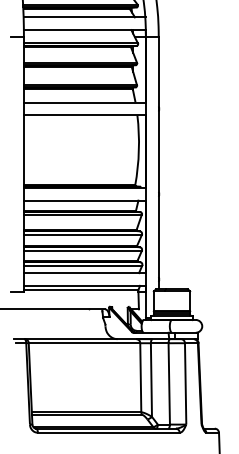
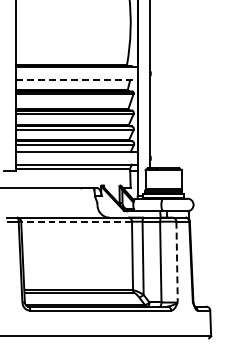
line: (85, 200) -> (77, 79), solid -> dashed
line: (84, 343) -> (76, 221), solid -> dashed
line: (185, 383) -> (176, 261), solid -> dashed

